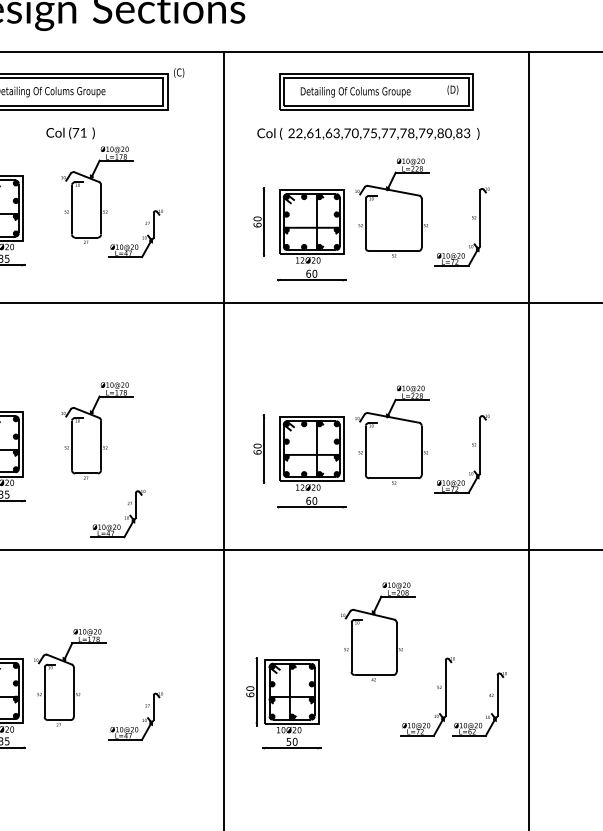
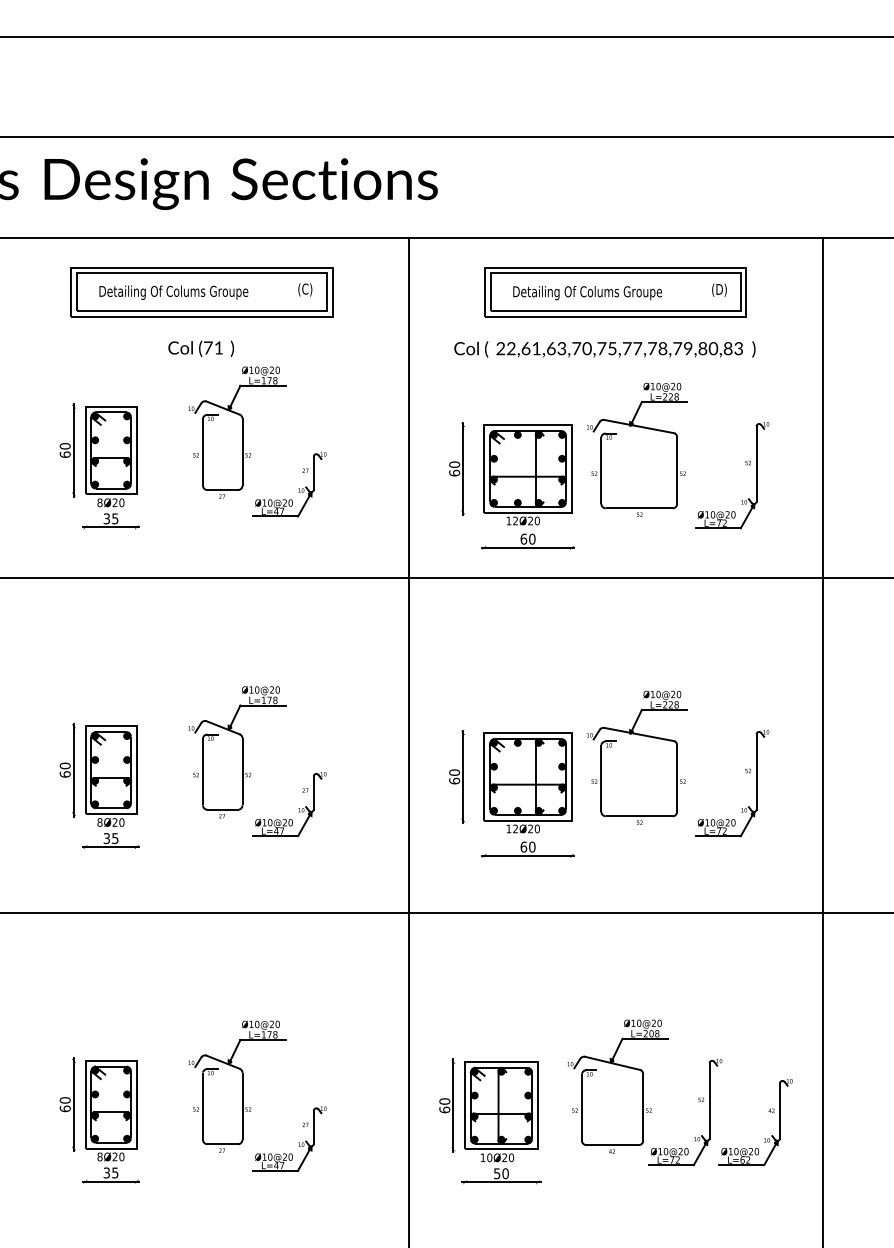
text: (179, 72) -> (305, 289), moved
part: (124, 516) -> (298, 808), moved
part: (379, 617) -> (620, 1066), moved
part: (70, 677) -> (237, 1086), moved

